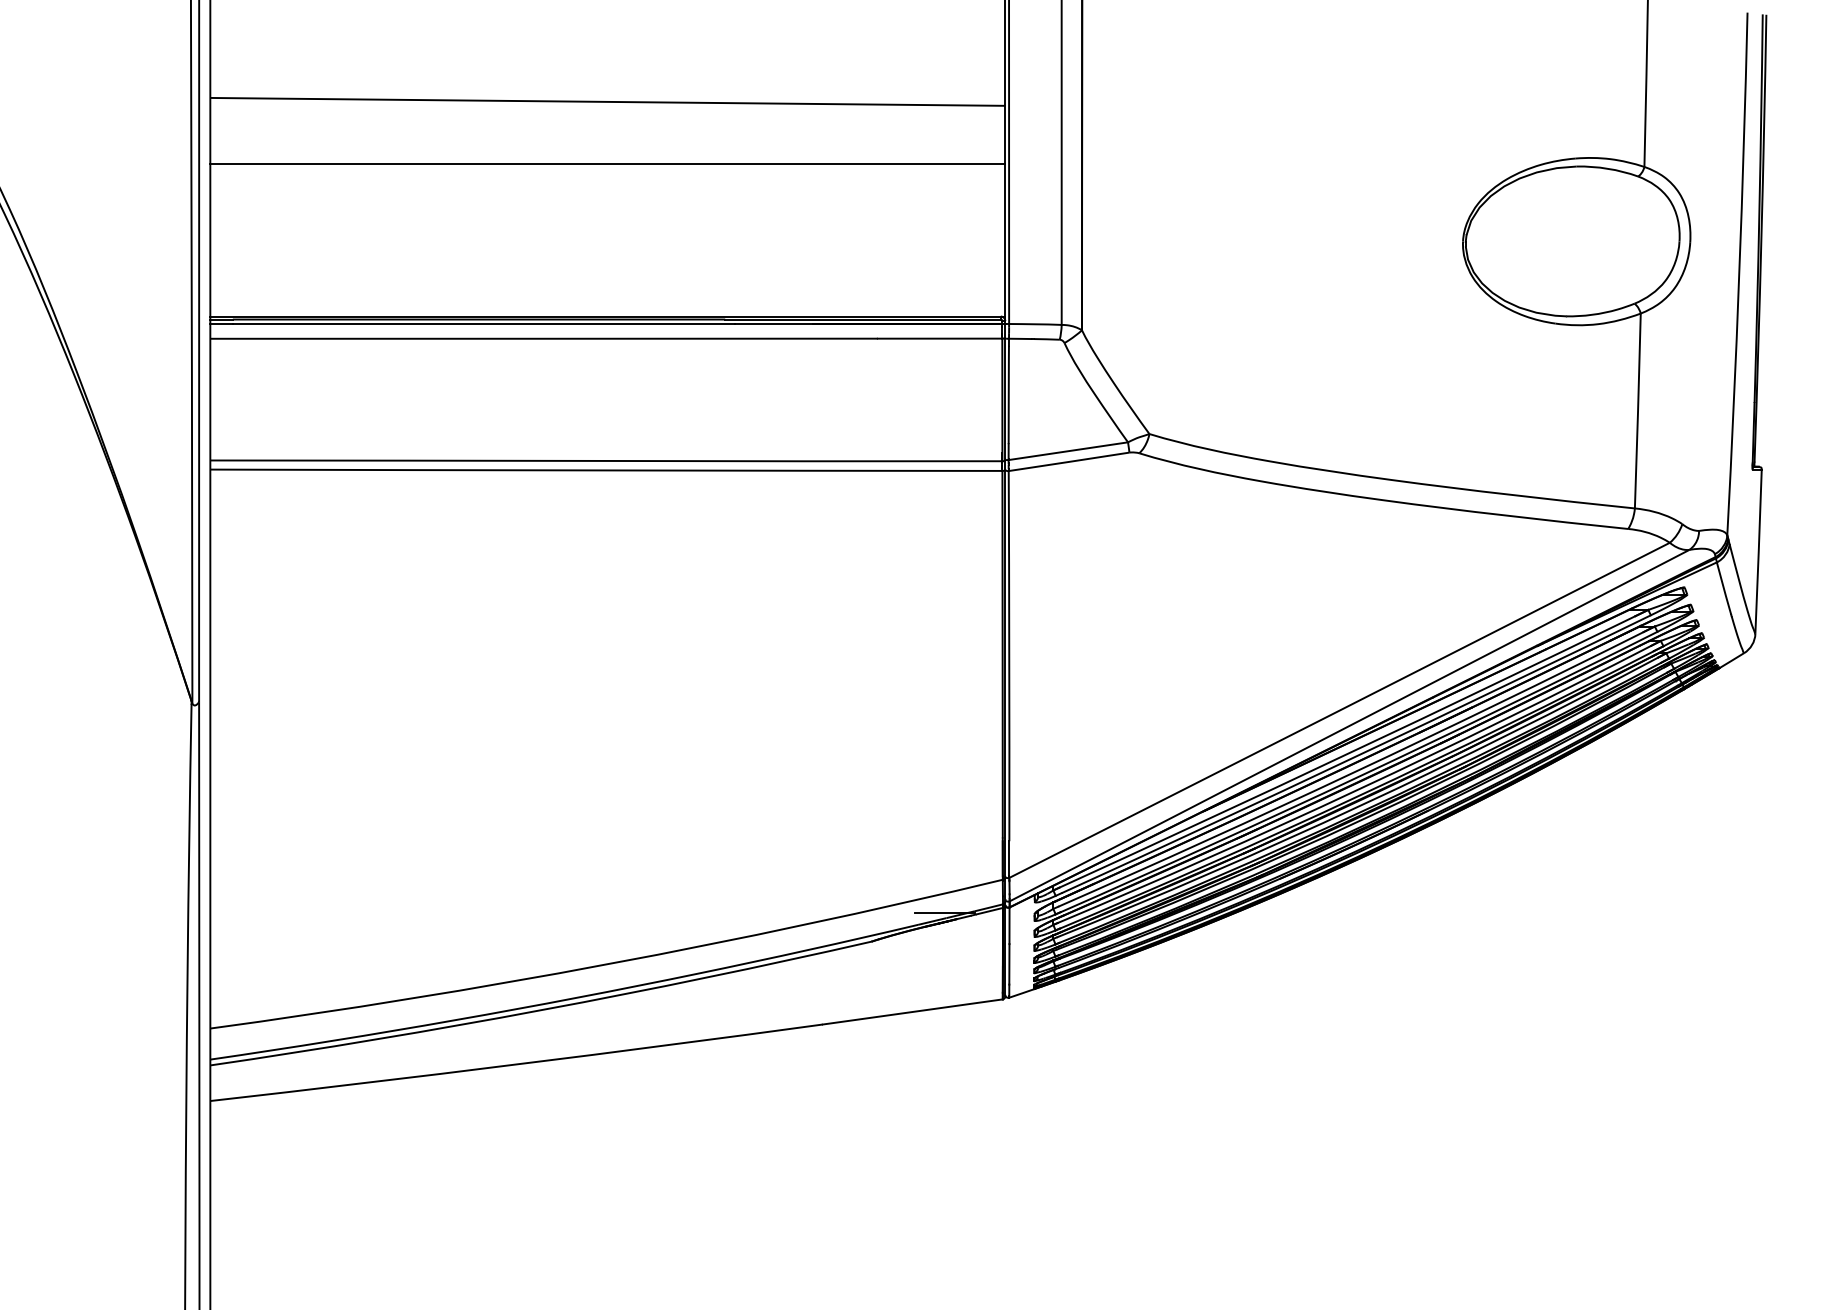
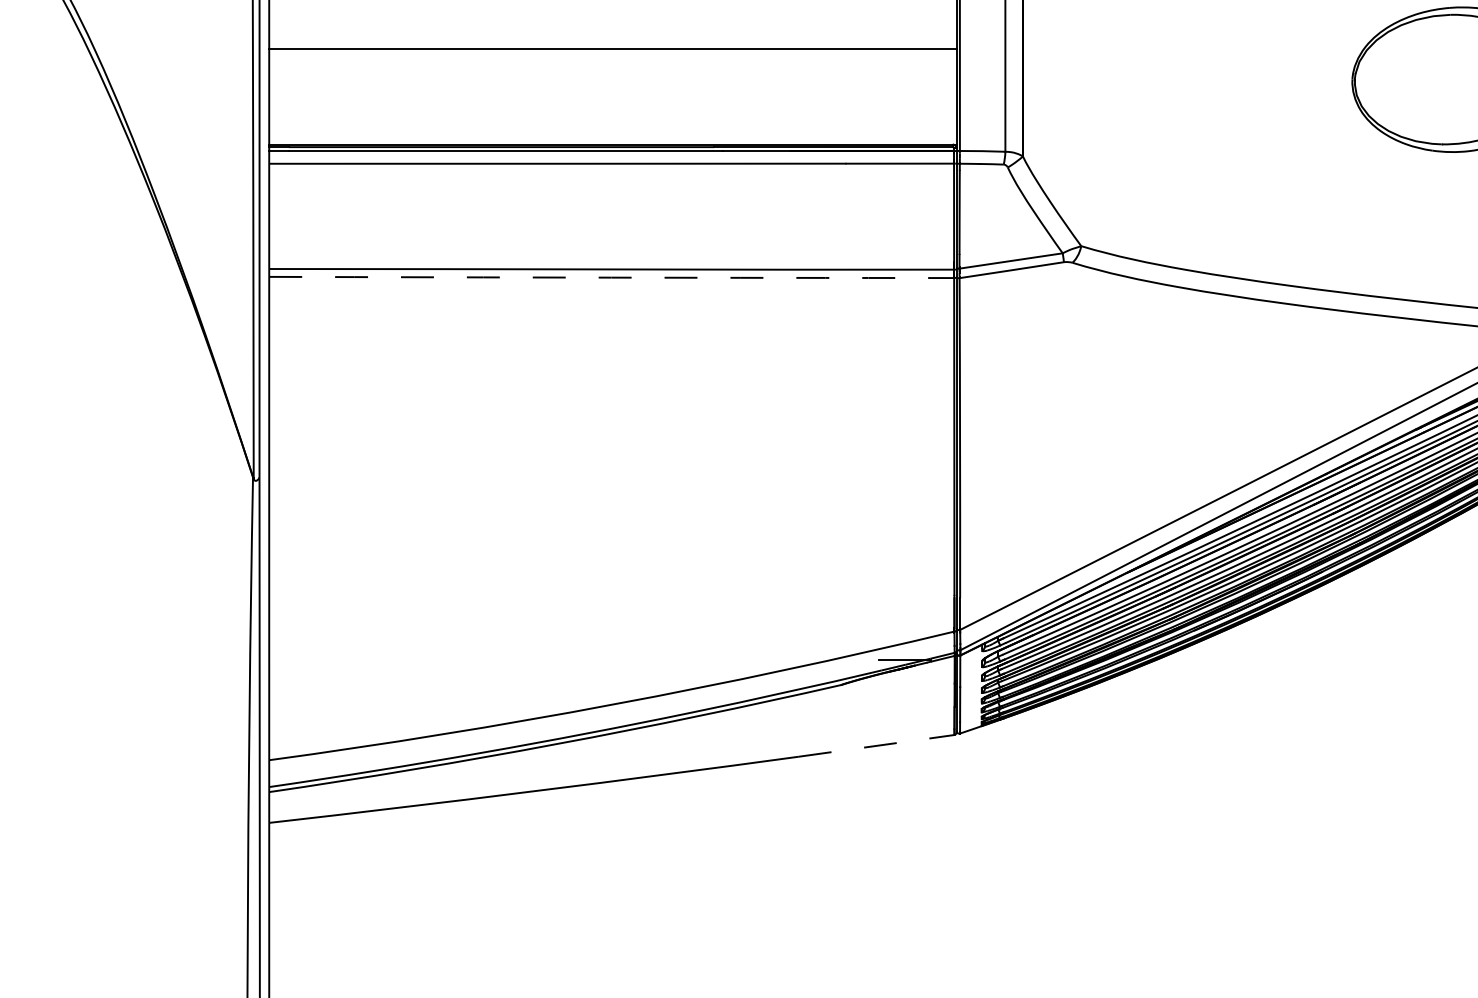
line: (607, 163) -> (612, 48), moved
arc: (606, 470) -> (611, 277), solid -> dashed
line: (912, 1011) -> (876, 745), solid -> dashed

